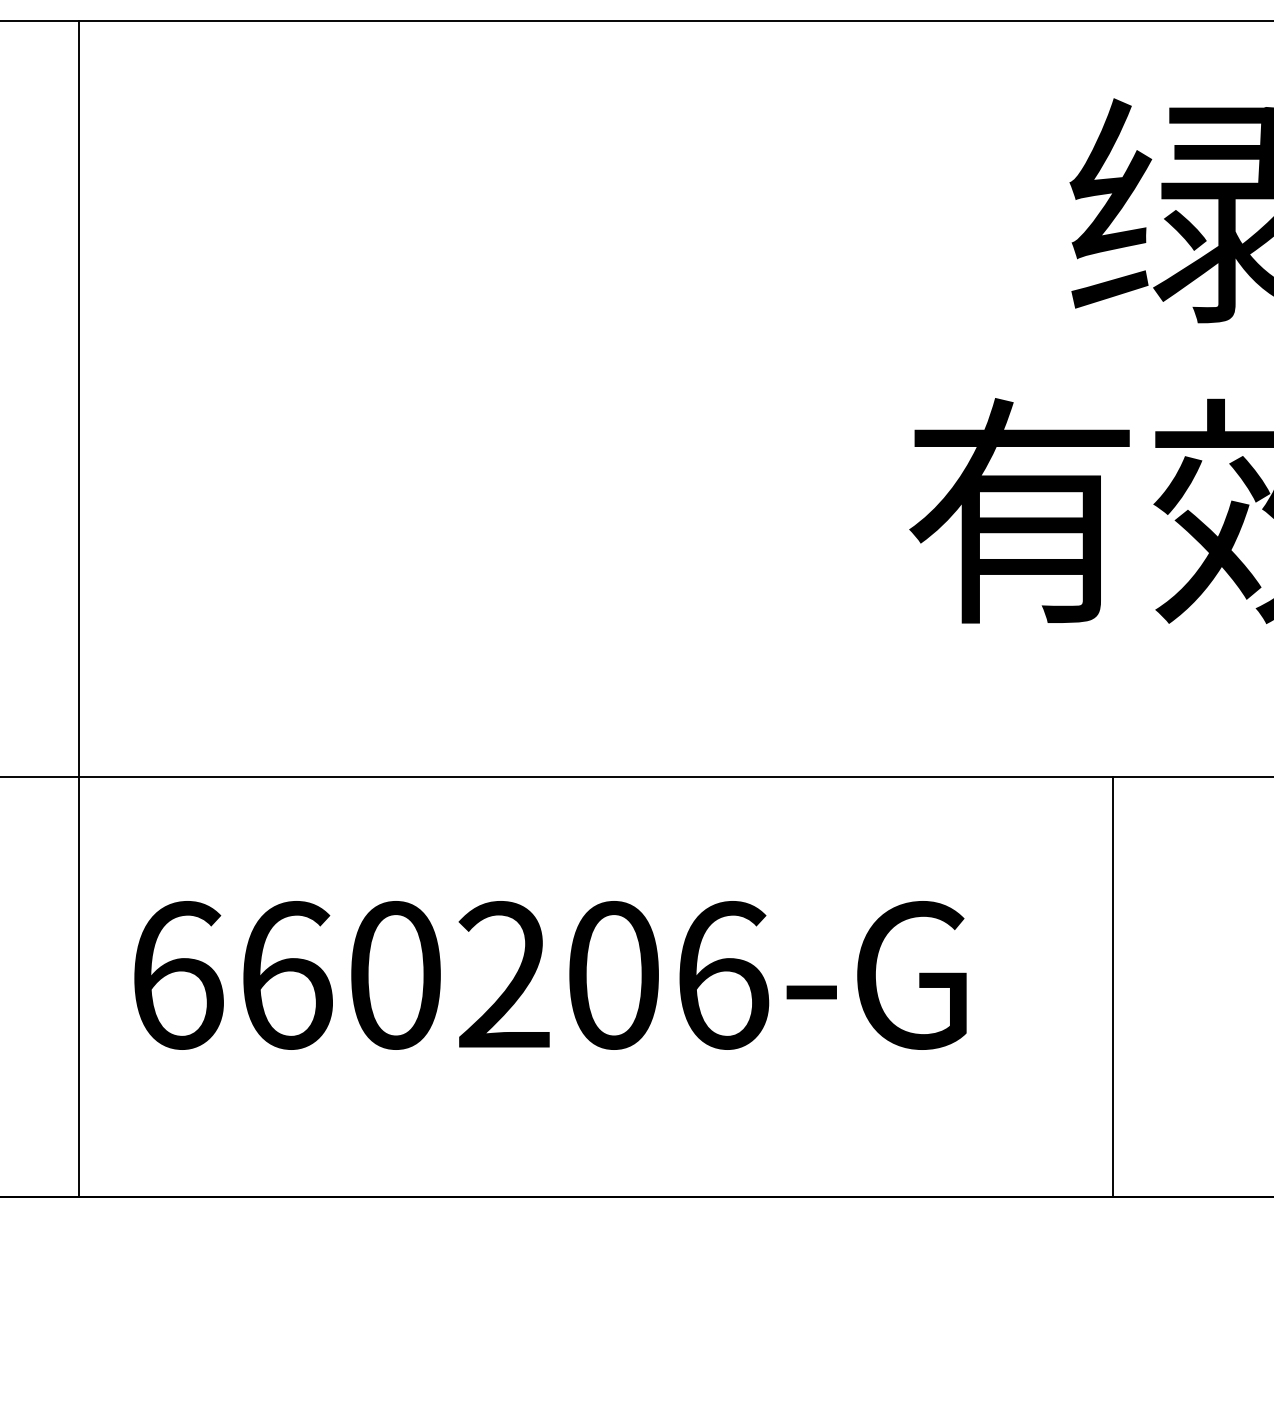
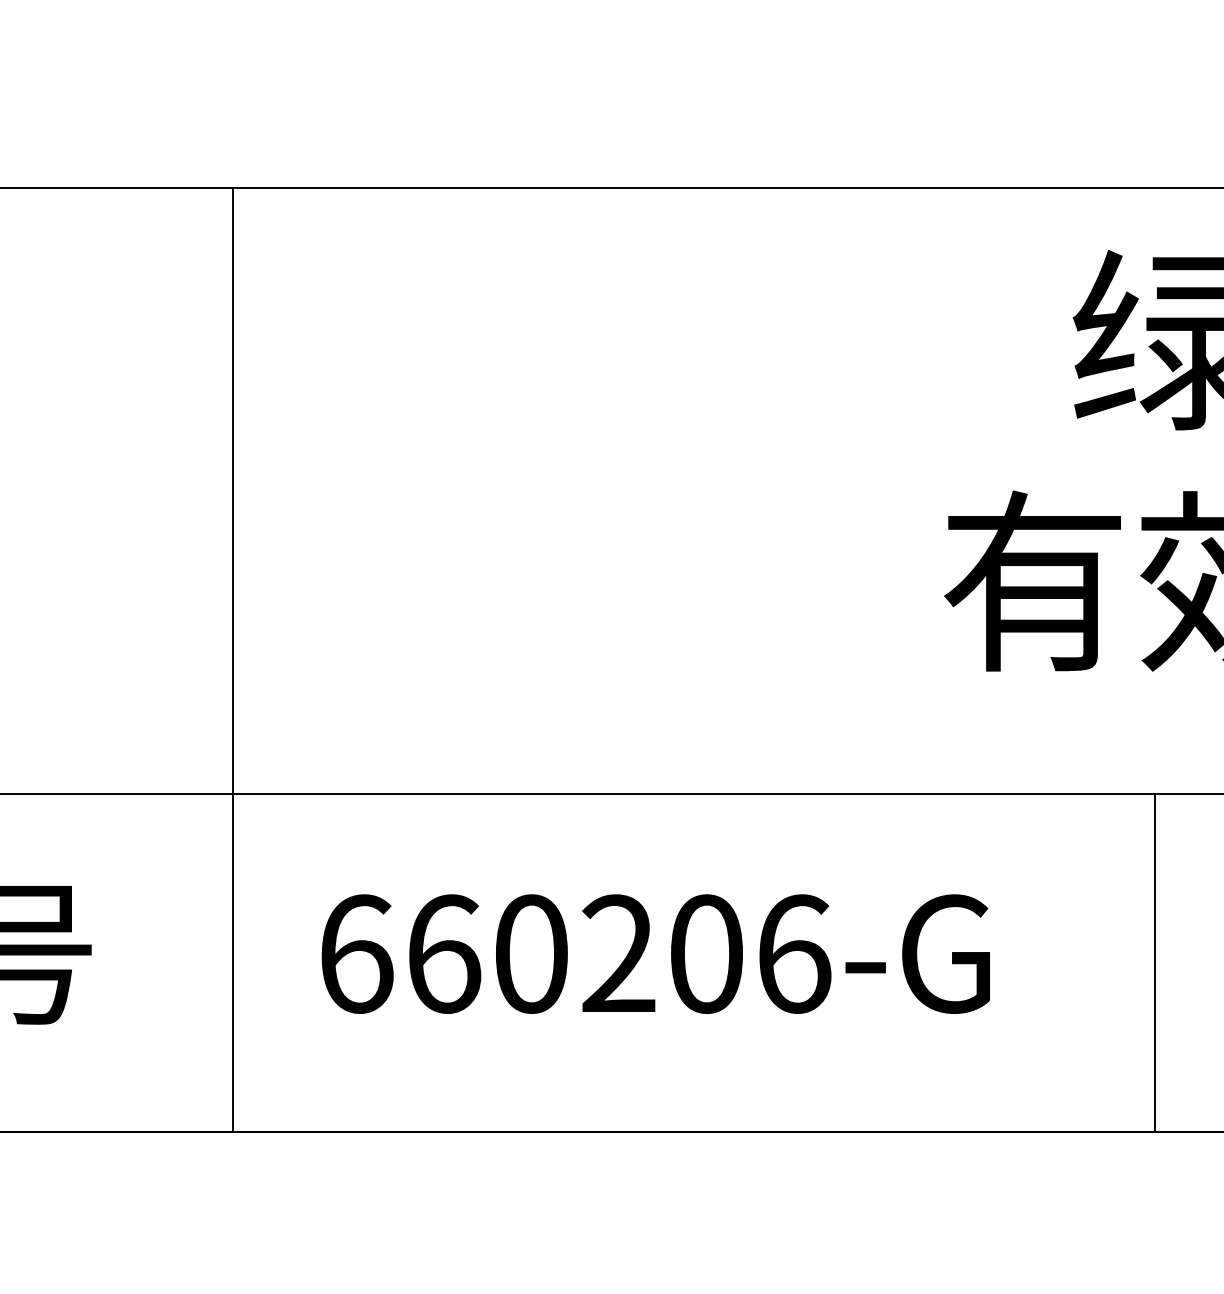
line: (79, 608) -> (233, 659), moved
line: (1112, 987) -> (1155, 963), moved

